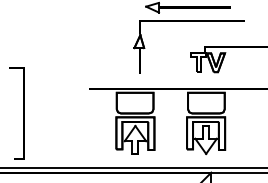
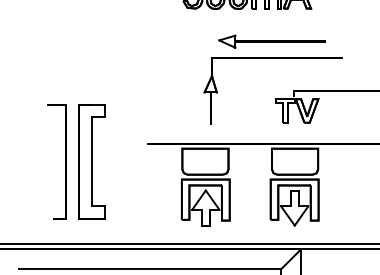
part: (44, 102) -> (91, 161), added
part: (23, 113) -> (65, 161), moved

